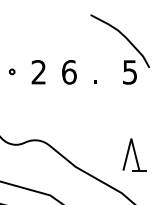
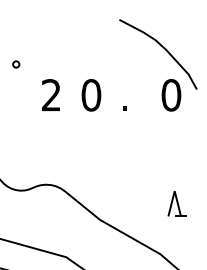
circle: (12, 71) -> (16, 63), moved
text: (69, 72) -> (91, 95), 6 -> 0
text: (129, 72) -> (170, 95), 5 -> 0
part: (134, 154) -> (177, 203), size x0.6

